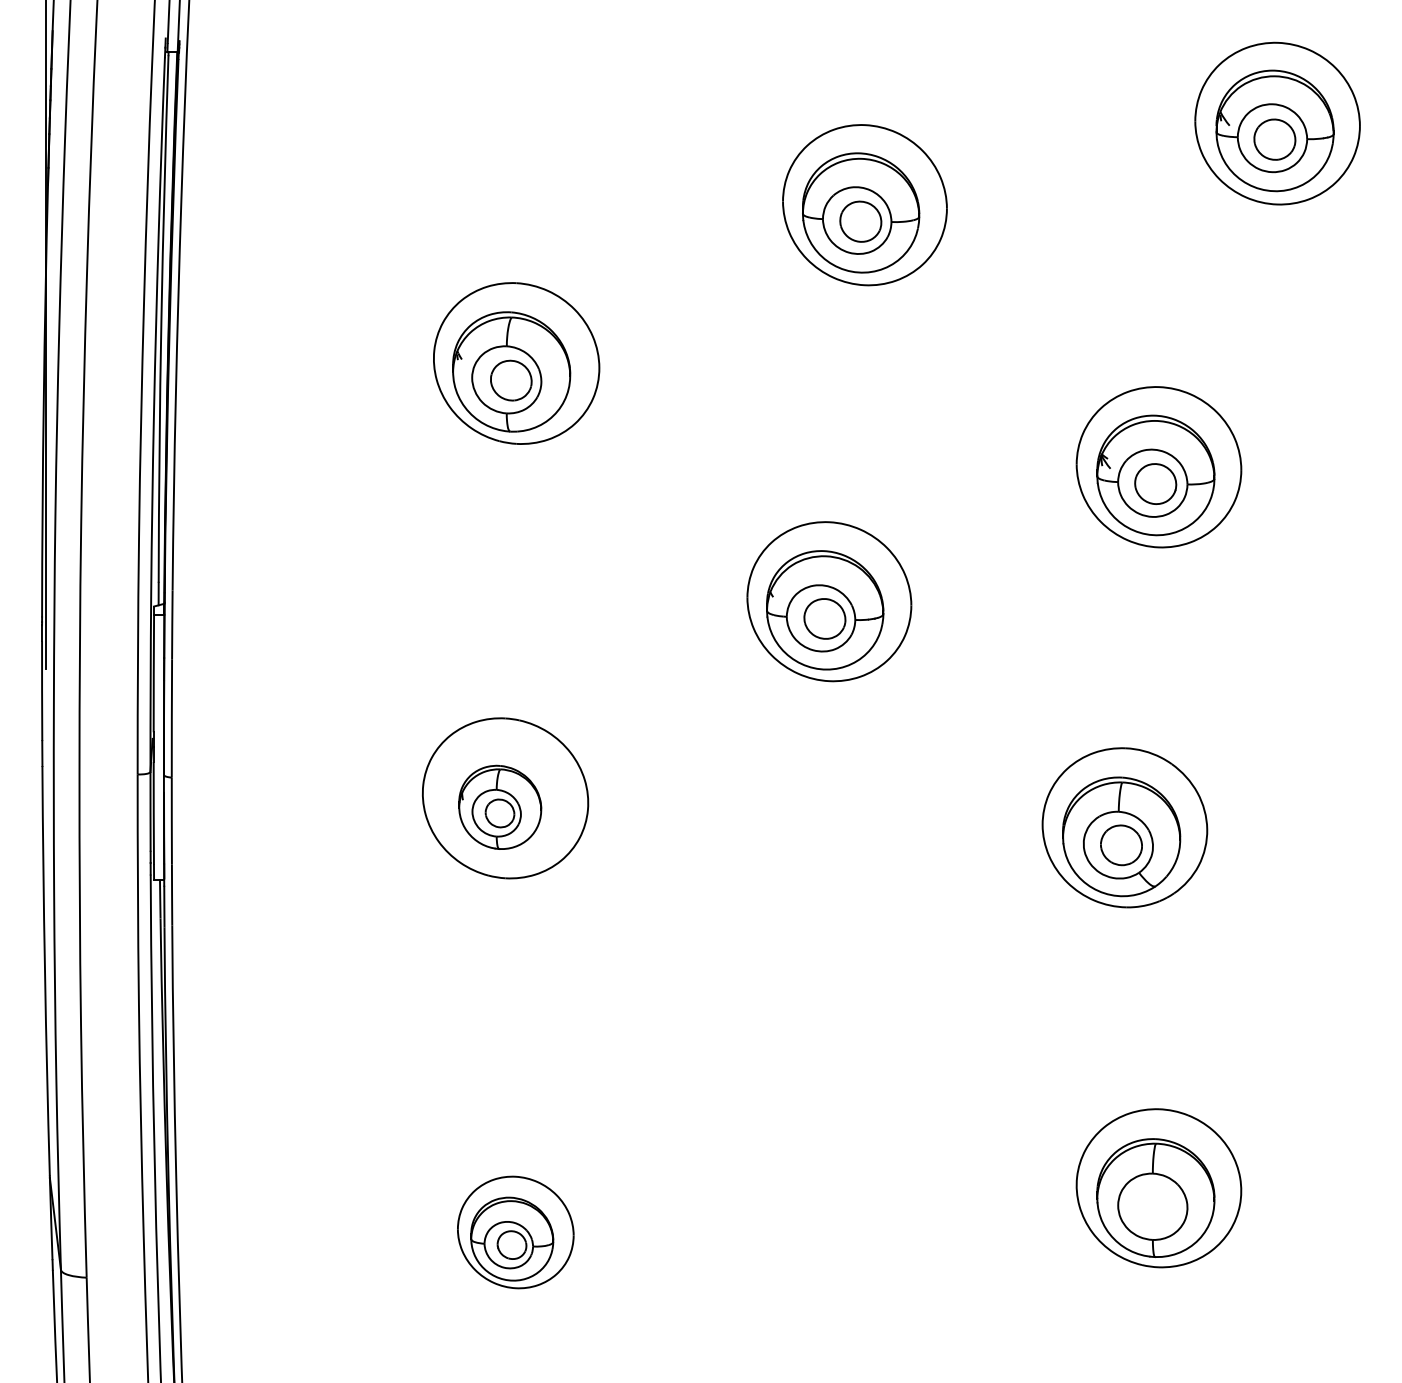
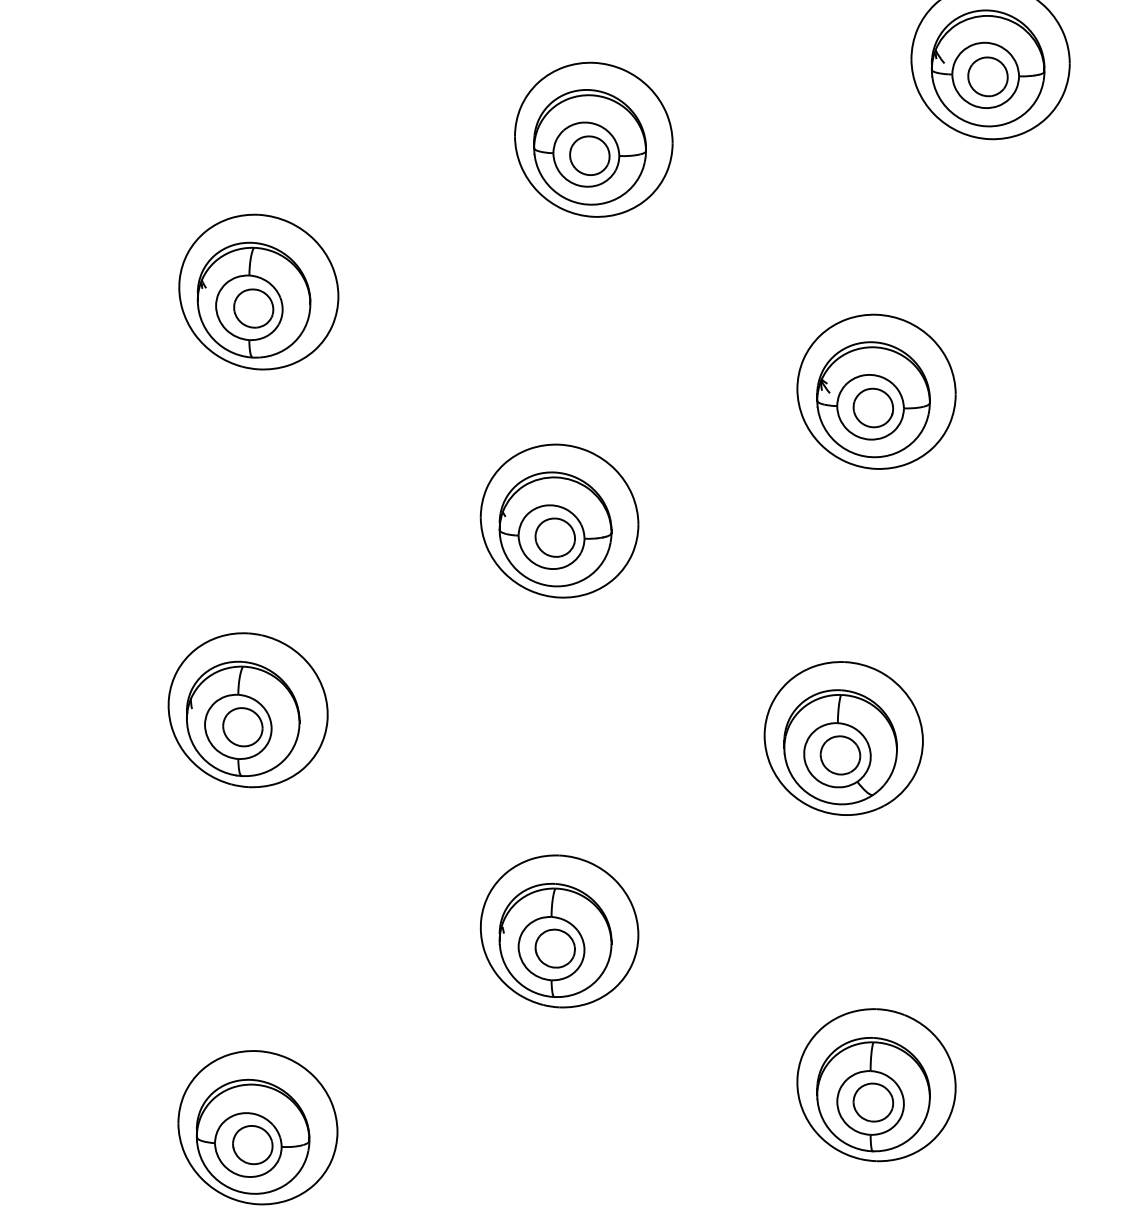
part: (499, 807) -> (242, 719), size x1.43
part: (829, 1028) -> (559, 931), added
part: (1155, 1205) -> (873, 1101), added
part: (515, 1232) -> (257, 1127), size x1.43

